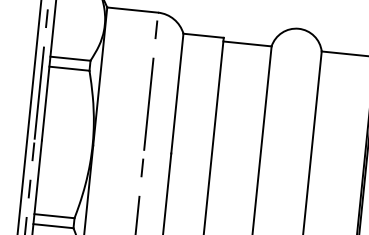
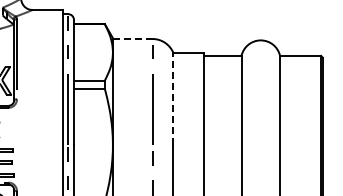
line: (132, 10) -> (132, 39), solid -> dashed
line: (177, 92) -> (173, 98), solid -> dashed

